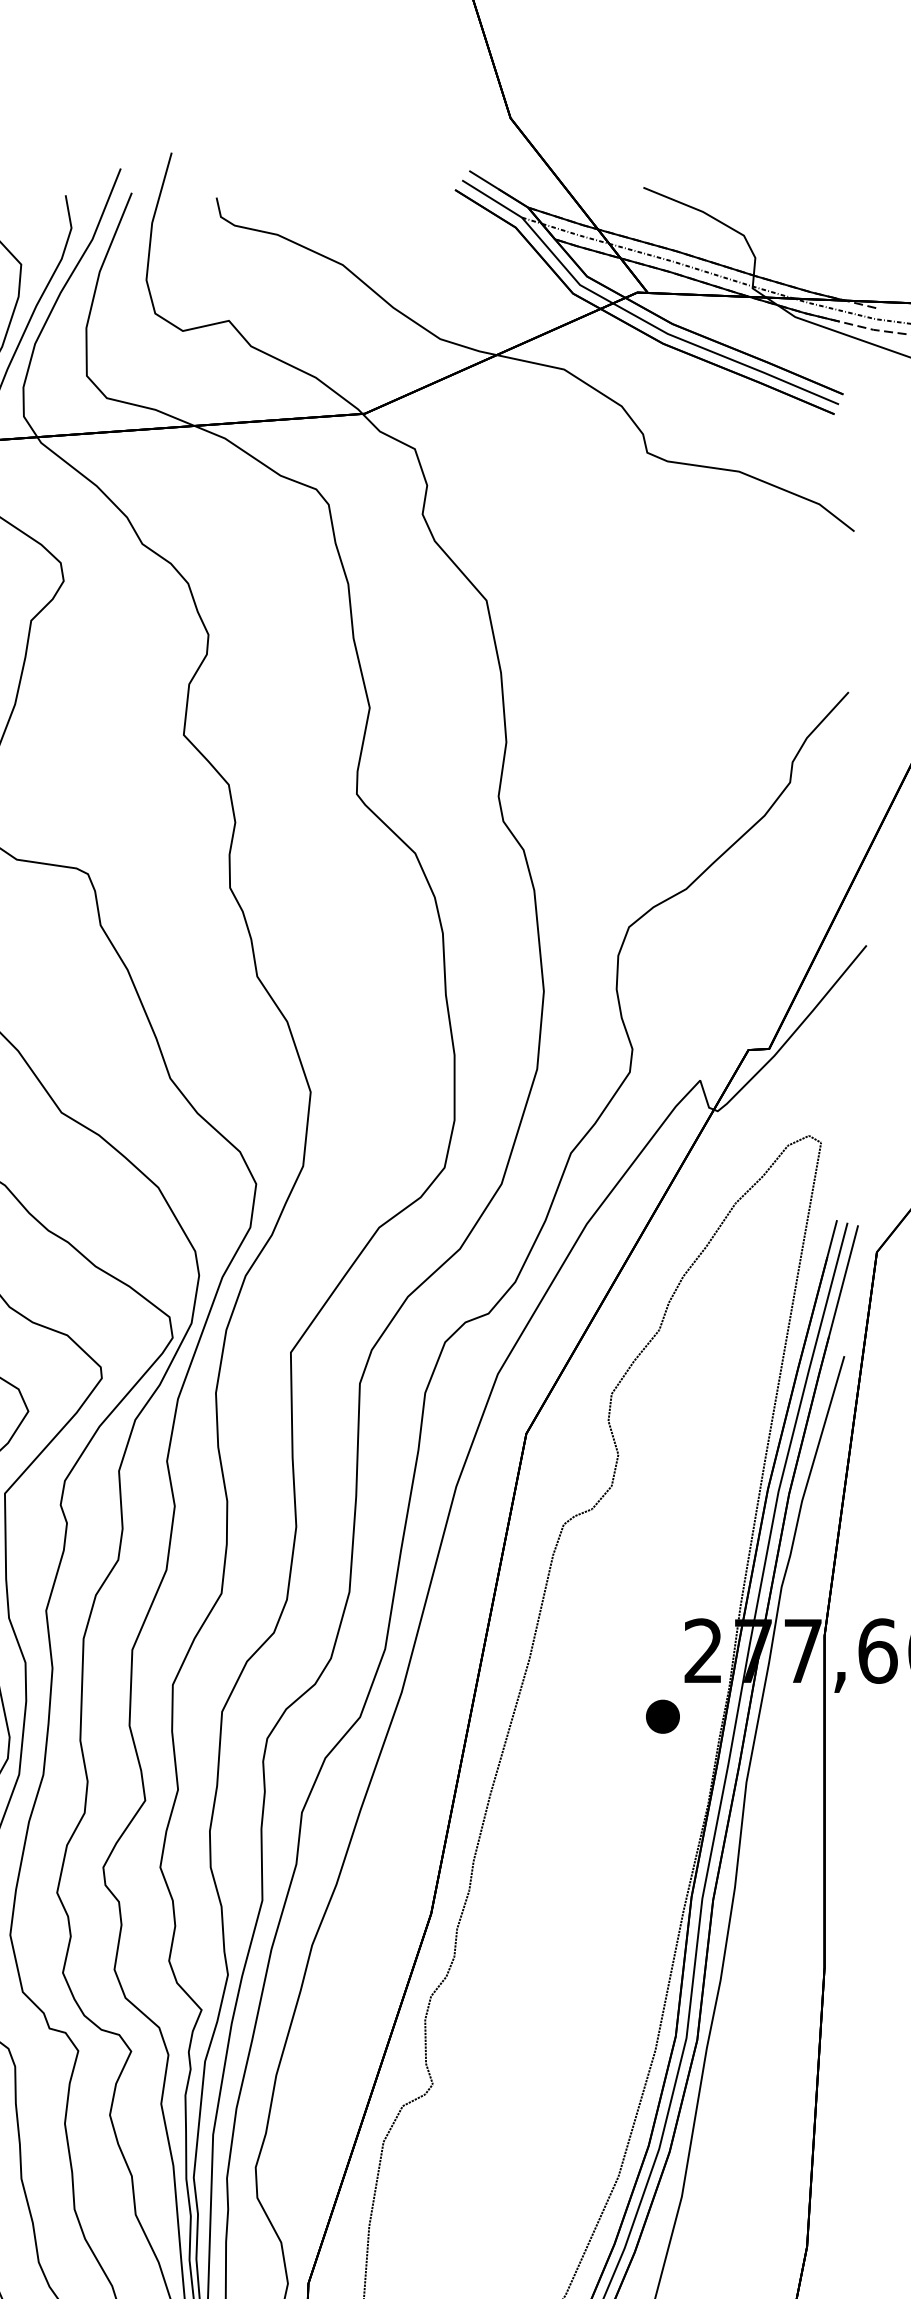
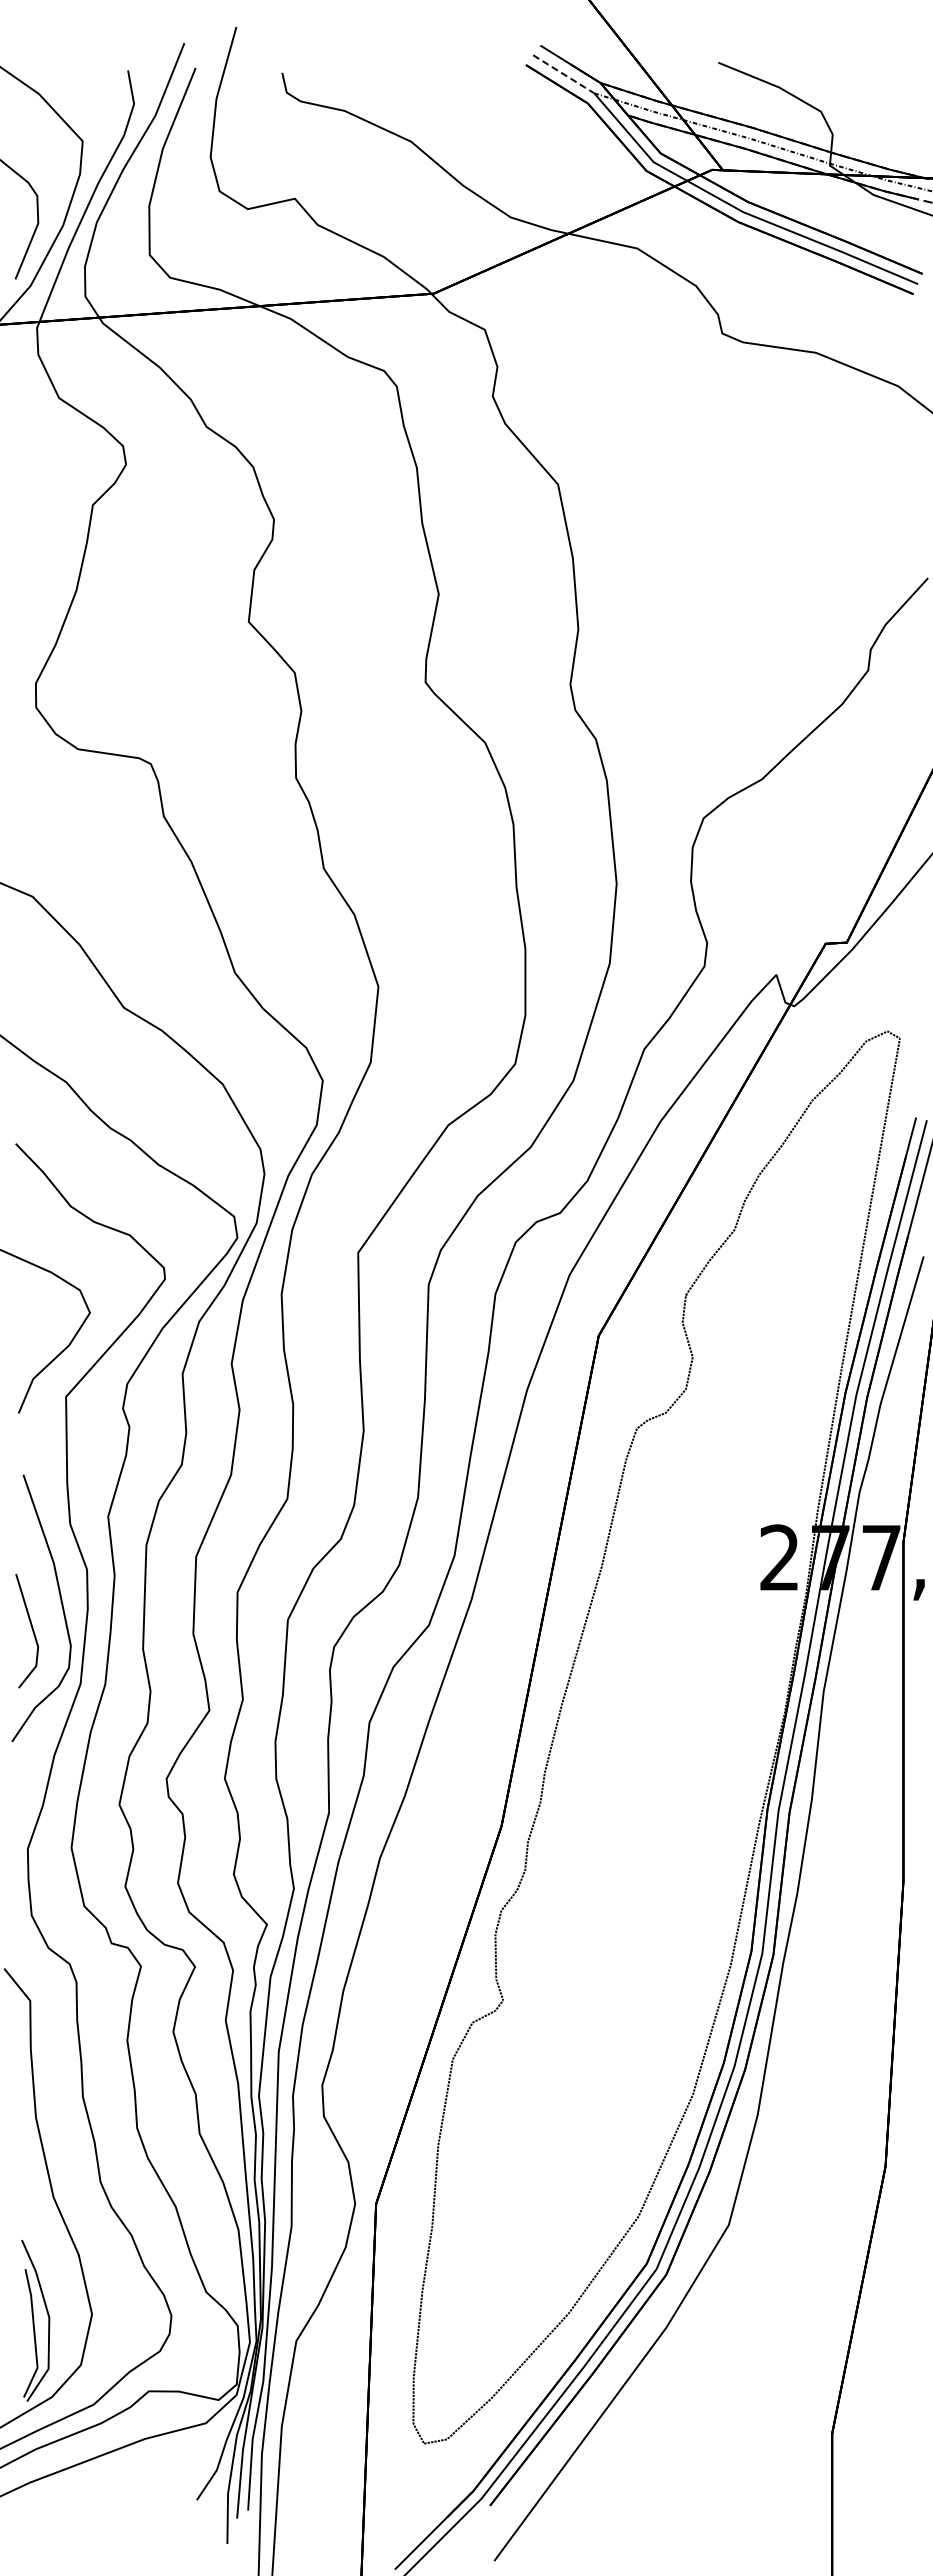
line: (491, 199) -> (563, 74), solid -> dashed
part: (663, 1716) -> (738, 1624), removed

